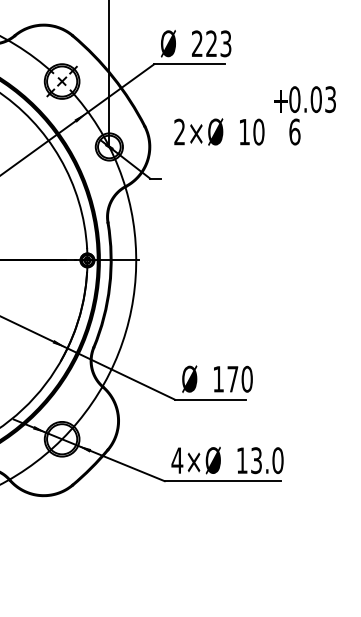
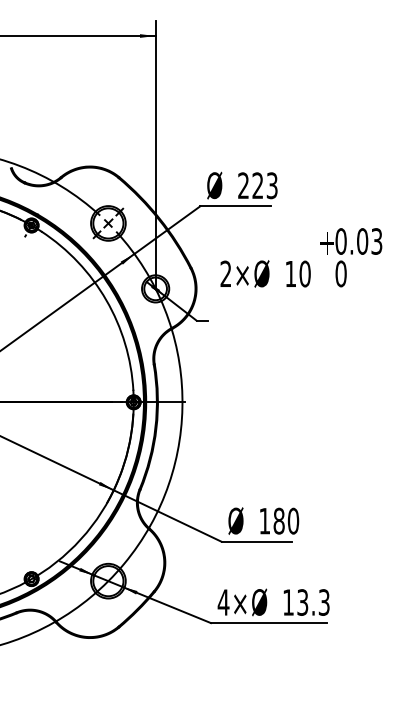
text: (294, 131) -> (340, 273), 6 -> 0
text: (232, 378) -> (278, 520), 170 -> 180
text: (277, 460) -> (323, 602), 13.0 -> 13.3

